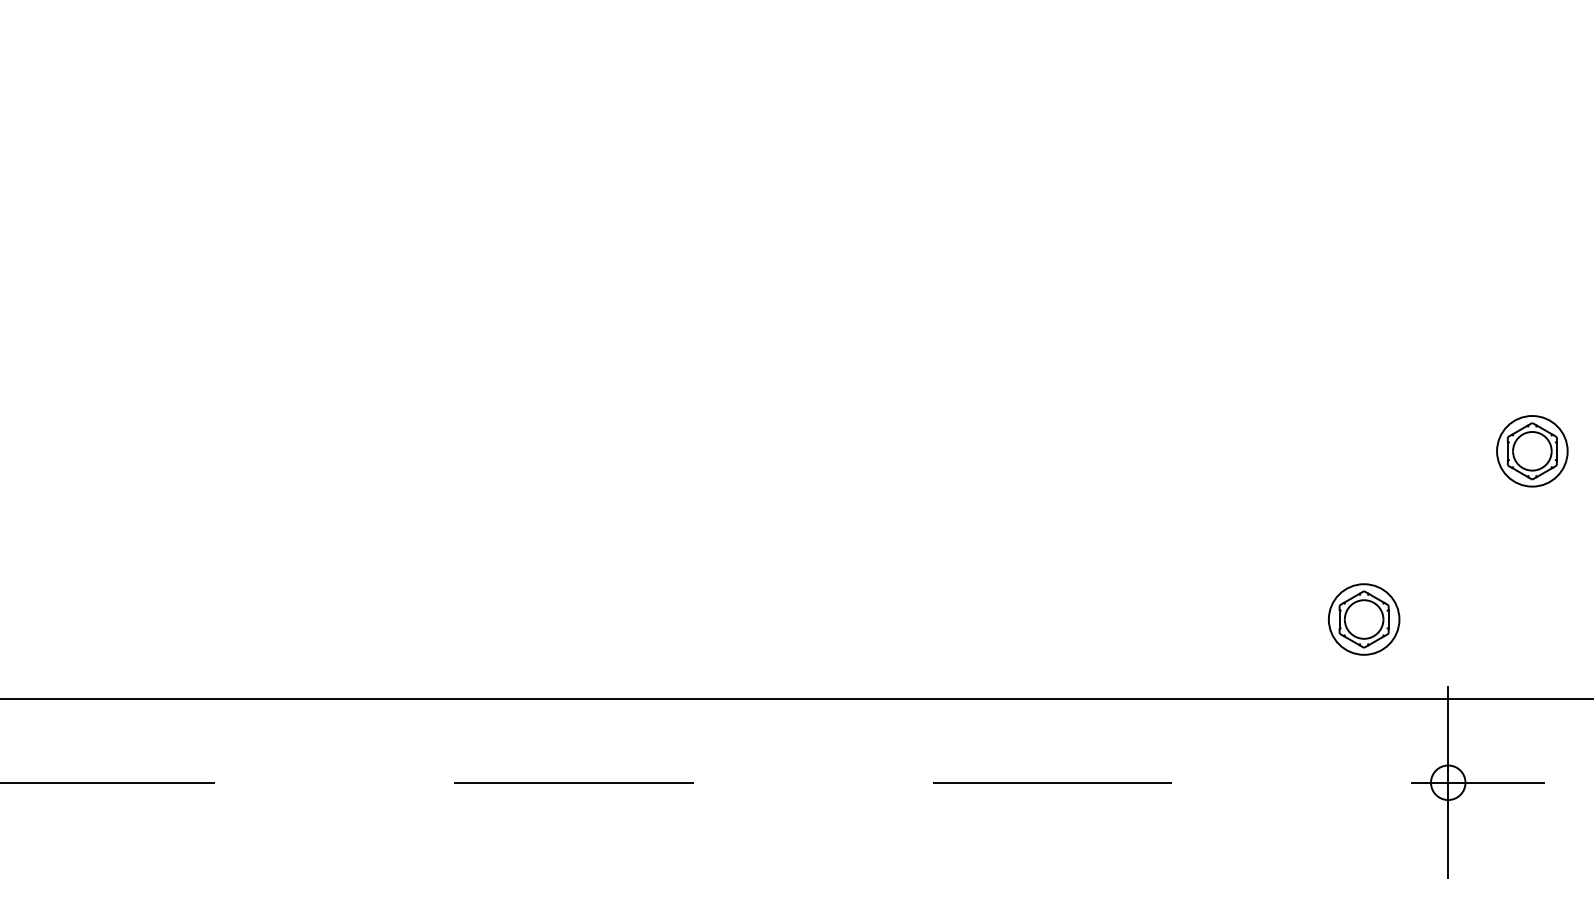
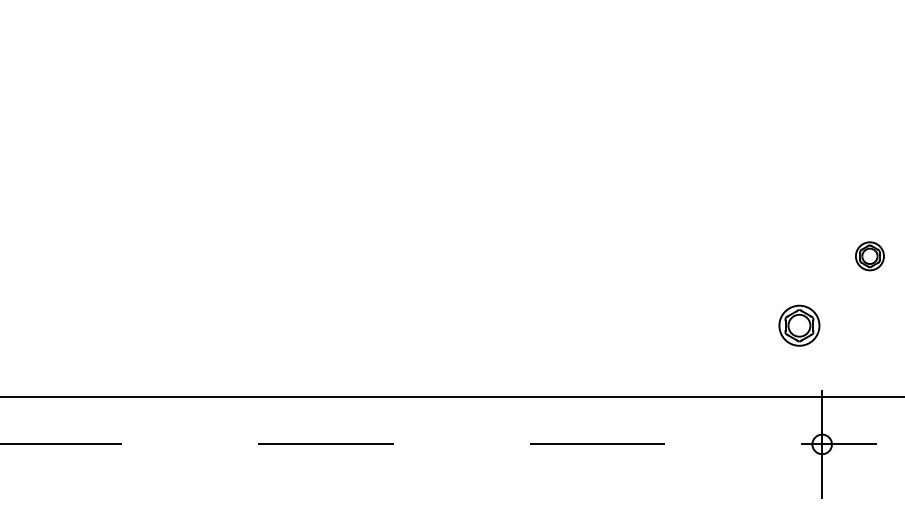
part: (1531, 451) -> (869, 256), size x0.7
part: (1364, 619) -> (799, 325), moved

